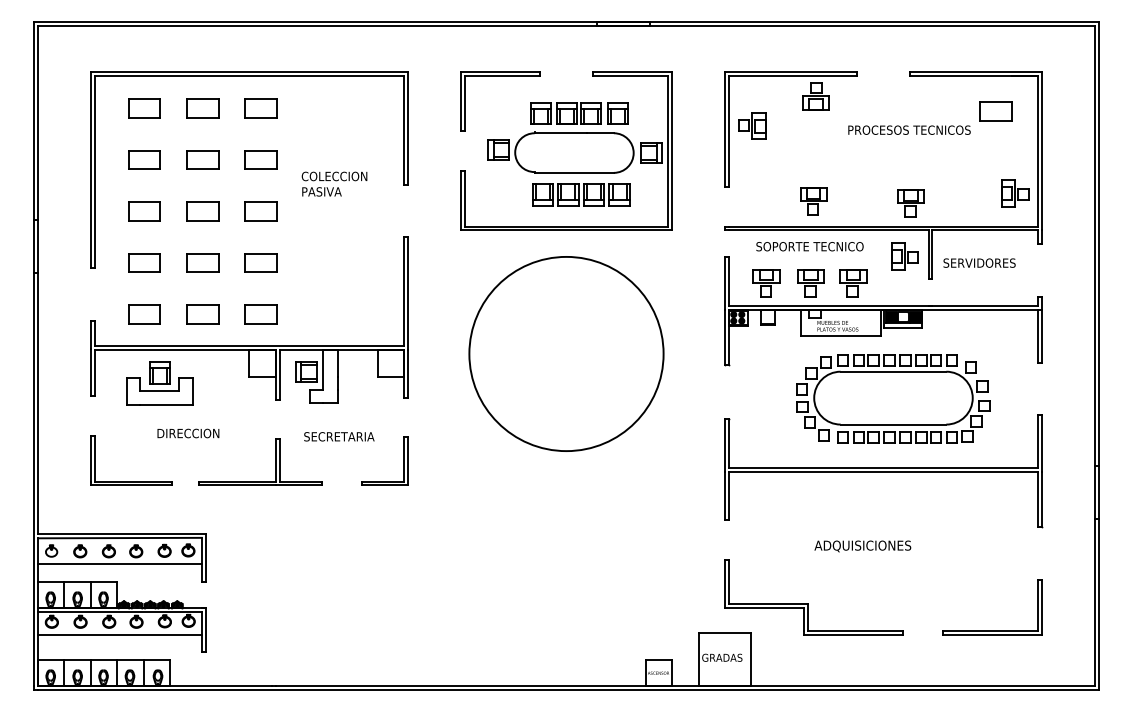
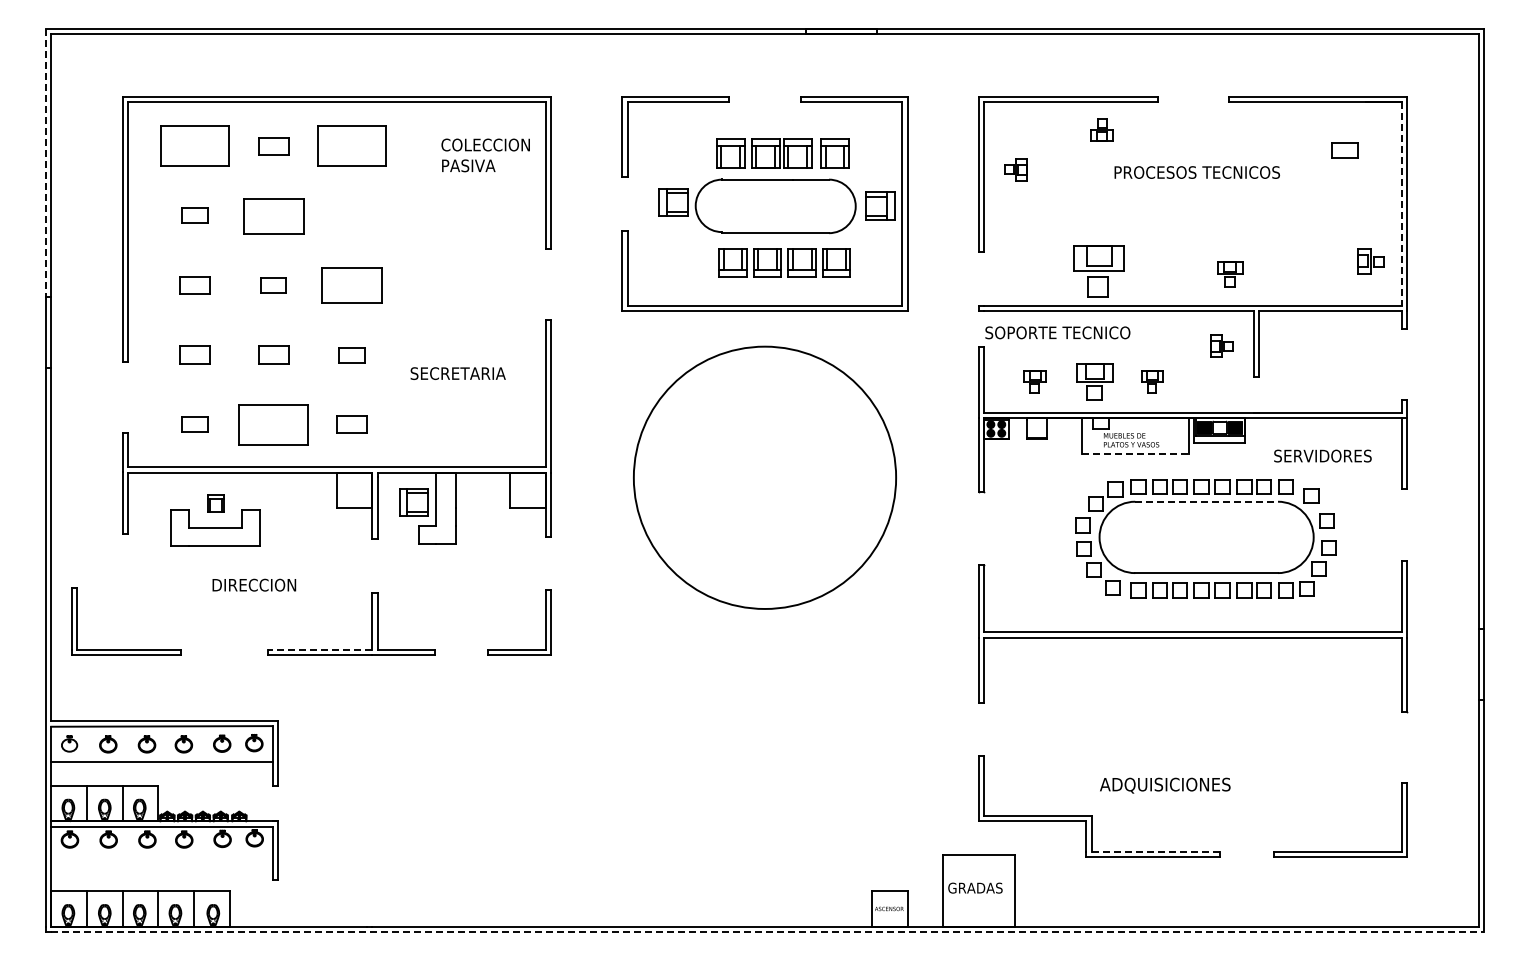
part: (815, 96) -> (1101, 129), size x0.6
part: (144, 108) -> (194, 146), size x1.6
part: (202, 108) -> (273, 146), size x0.7
part: (261, 108) -> (352, 146), size x1.6
part: (995, 111) -> (1344, 150), size x0.6
line: (33, 120) -> (45, 162), solid -> dashed
part: (751, 125) -> (1015, 169), size x0.6
text: (908, 130) -> (1196, 172), moved
line: (1038, 150) -> (1402, 203), solid -> dashed
part: (144, 159) -> (194, 215), size x0.6
part: (202, 159) -> (273, 215), size x1.4
part: (261, 159) -> (352, 215), removed
text: (334, 184) -> (485, 155), moved
part: (1014, 193) -> (1370, 260), size x0.7
part: (813, 201) -> (1098, 271), size x1.4
part: (910, 203) -> (1229, 274), size x0.7
part: (144, 211) -> (194, 285), size x0.7
part: (202, 211) -> (273, 285), size x0.6
part: (261, 211) -> (352, 285), size x1.4
text: (809, 246) -> (1057, 332), moved
part: (904, 256) -> (1221, 345), size x0.6
text: (979, 262) -> (1322, 455), moved
part: (144, 263) -> (194, 355), size x0.7
part: (202, 263) -> (273, 355), size x0.7
part: (261, 263) -> (352, 355), size x0.6
part: (766, 282) -> (1034, 381), size x0.6
part: (853, 282) -> (1152, 381), size x0.6
part: (144, 314) -> (194, 424), size x0.6
part: (202, 314) -> (273, 424), size x1.6
part: (261, 314) -> (352, 424), size x0.7
line: (840, 336) -> (1135, 453), solid -> dashed
line: (894, 371) -> (1207, 501), solid -> dashed
part: (159, 373) -> (215, 503), size x0.6
text: (338, 436) -> (457, 373), moved
part: (131, 481) -> (126, 649), moved
line: (236, 481) -> (319, 650), solid -> dashed
text: (863, 546) -> (1165, 785), moved
line: (856, 630) -> (1156, 851), solid -> dashed
line: (119, 634) -> (161, 856), removed
line: (569, 689) -> (768, 931), solid -> dashed

